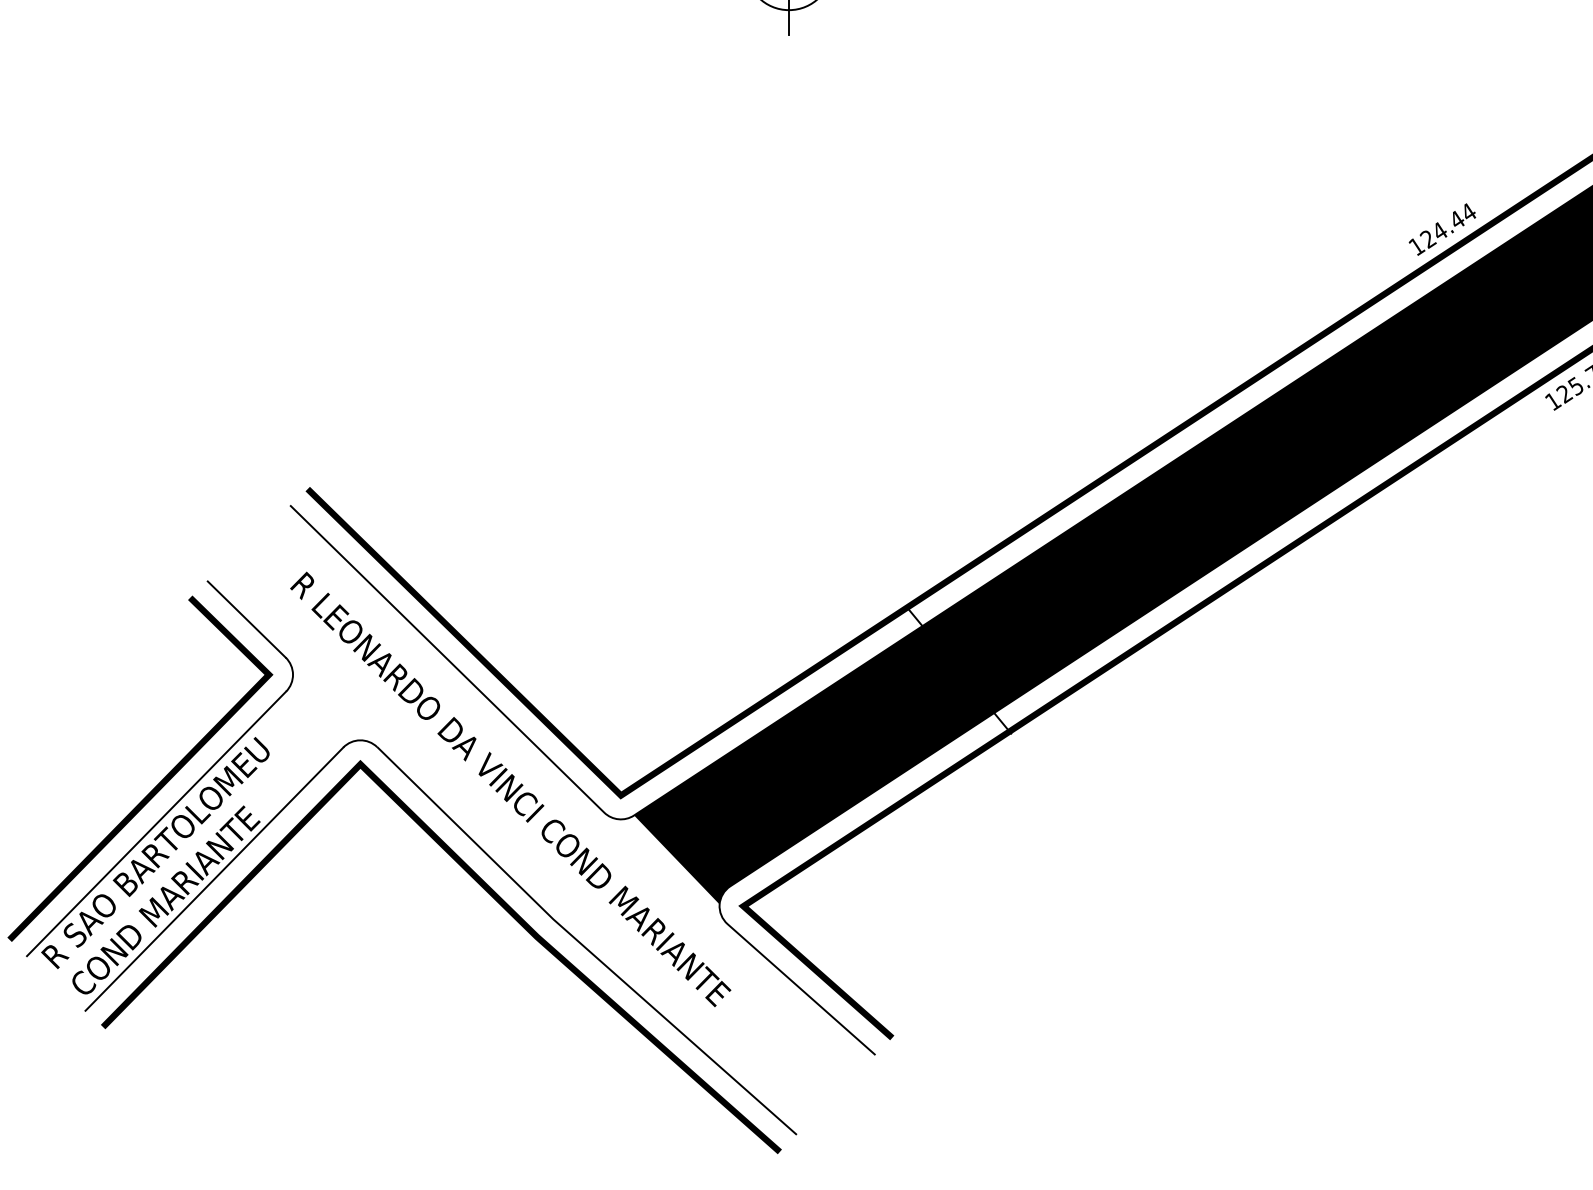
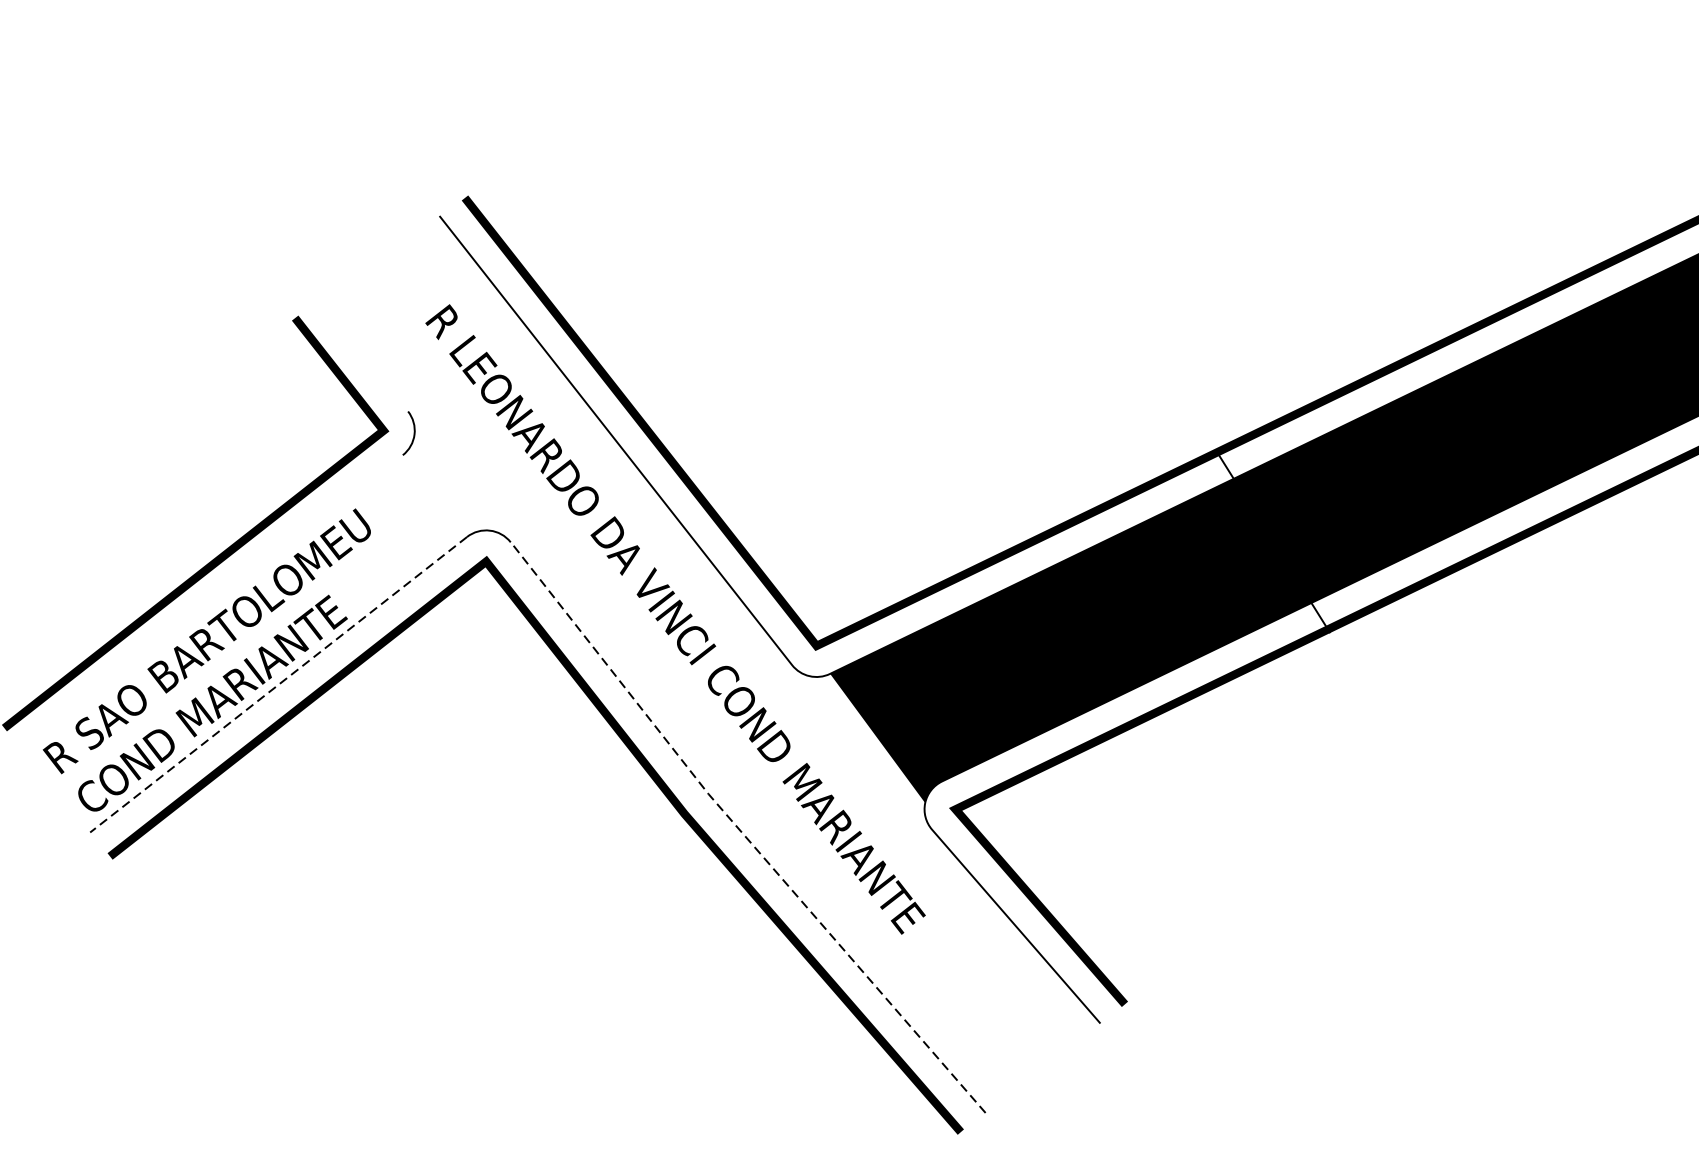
line: (246, 619) -> (363, 355), removed
line: (156, 823) -> (213, 603), removed
line: (214, 879) -> (278, 685), solid -> dashed
line: (582, 945) -> (741, 832), solid -> dashed

